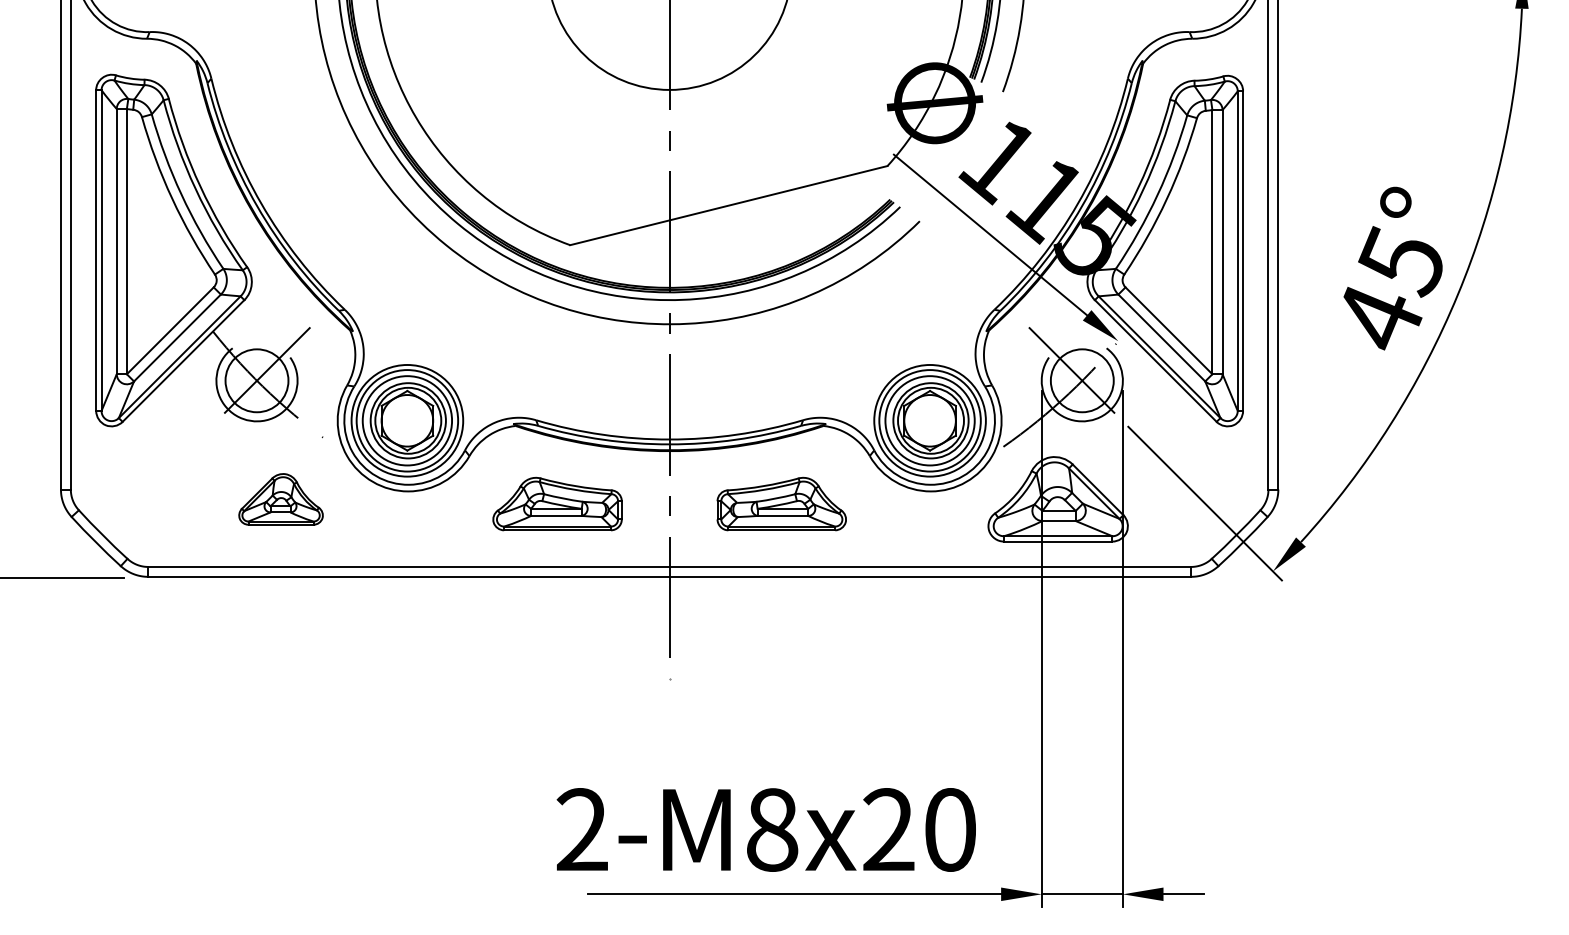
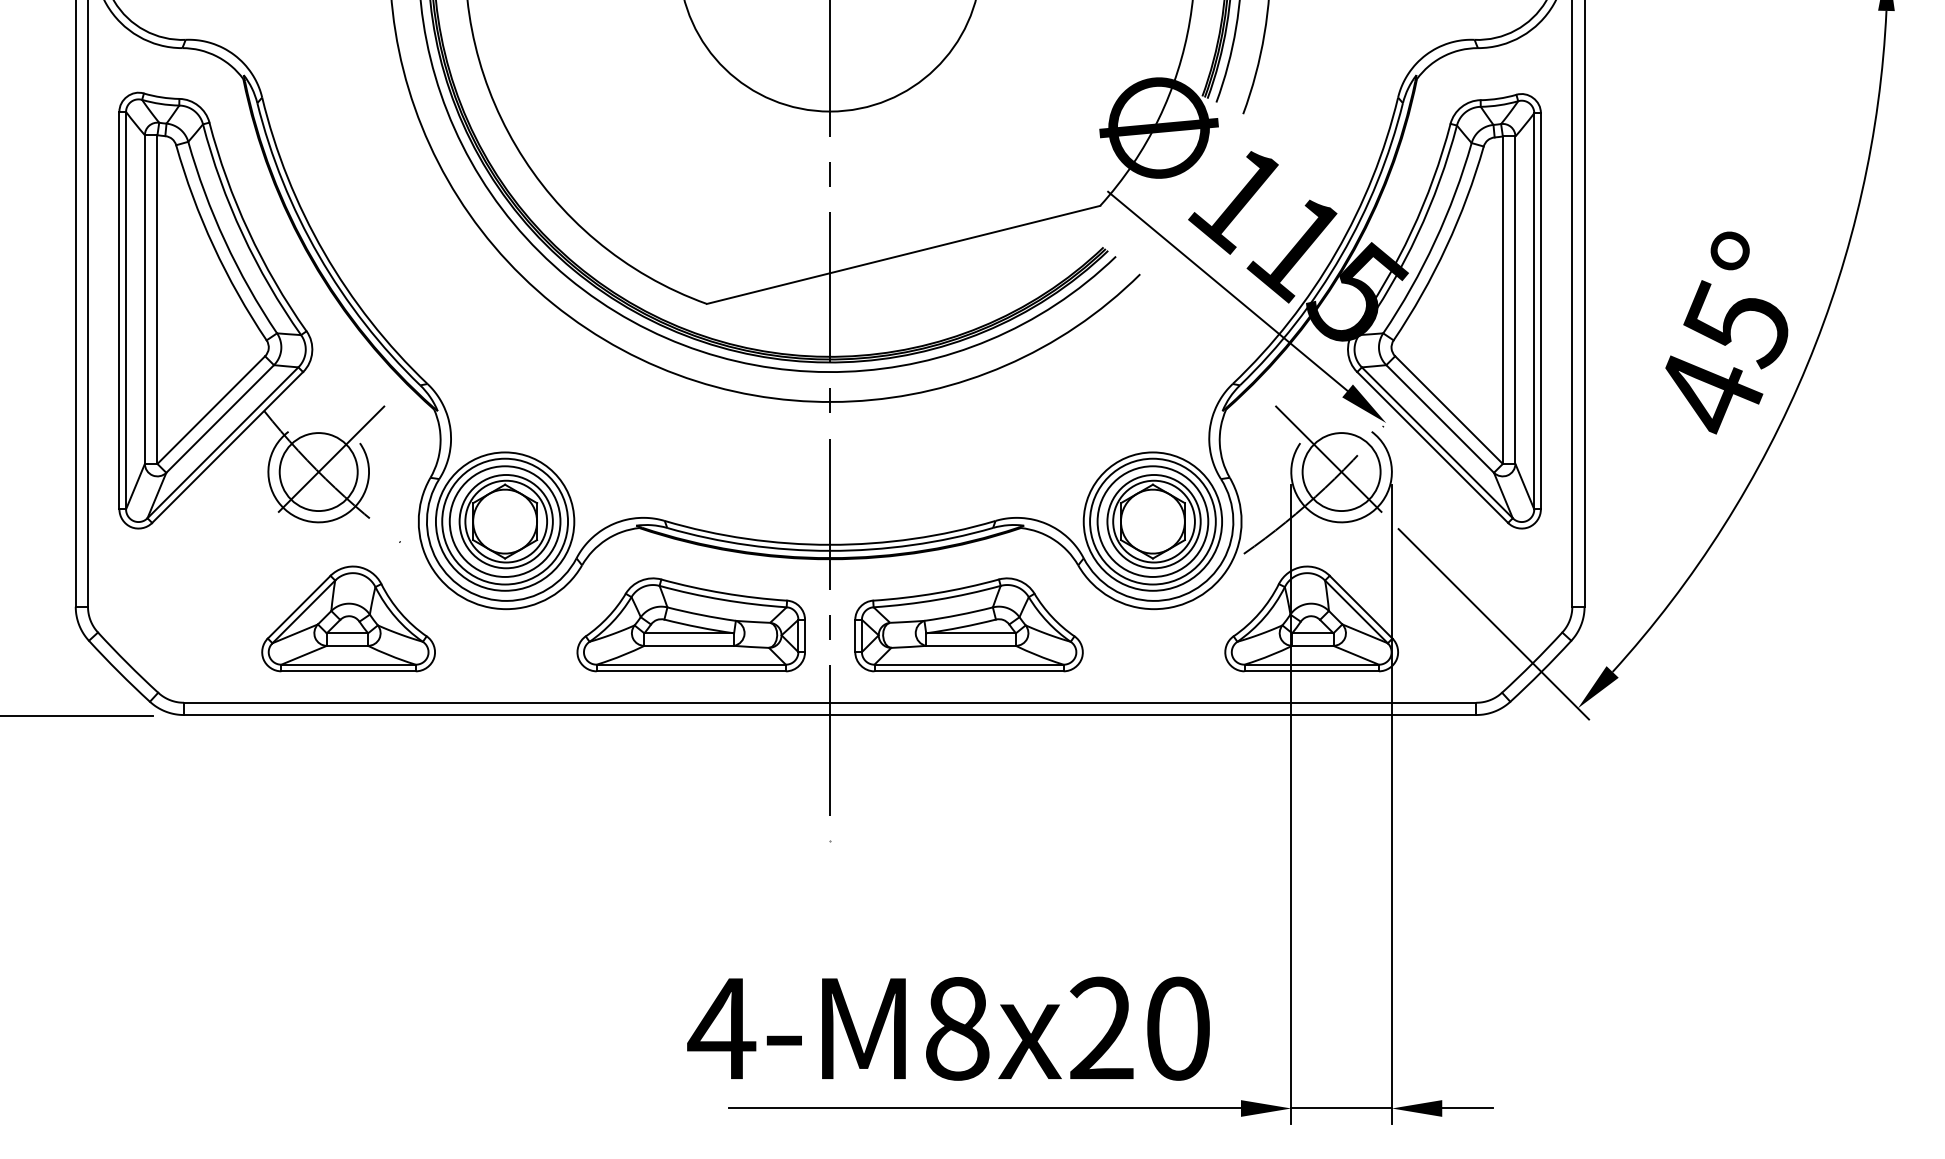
part: (280, 499) -> (347, 619), size x1.67
part: (557, 503) -> (691, 624), size x1.43
part: (781, 503) -> (968, 624), size x1.43
text: (581, 829) -> (720, 1028), 2-M8x20 -> 4-M8x20

